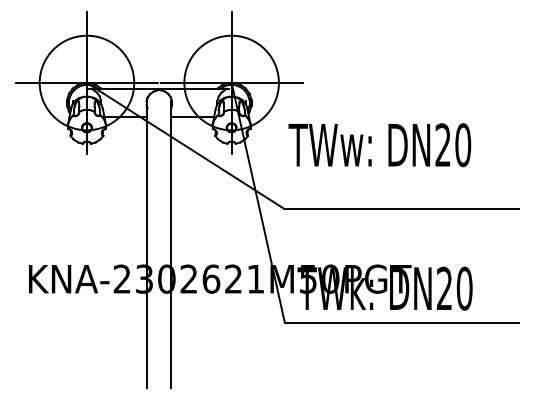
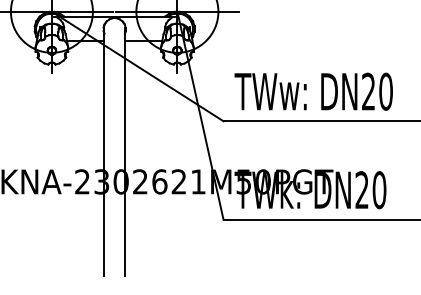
text: (379, 145) -> (313, 92), moved

